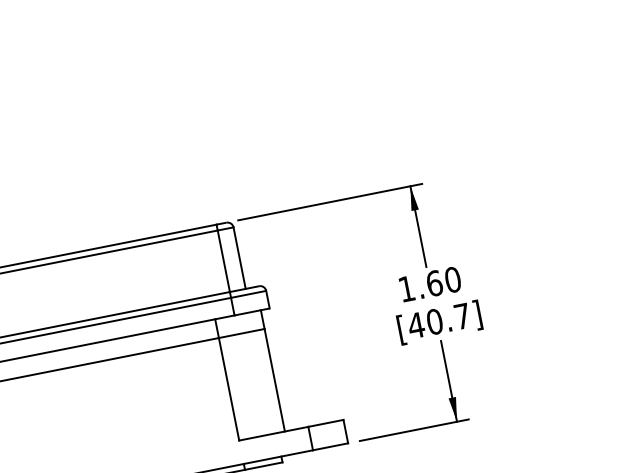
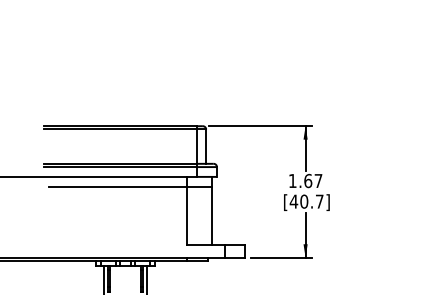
text: (452, 278) -> (318, 180), 1.60 -> 1.67

